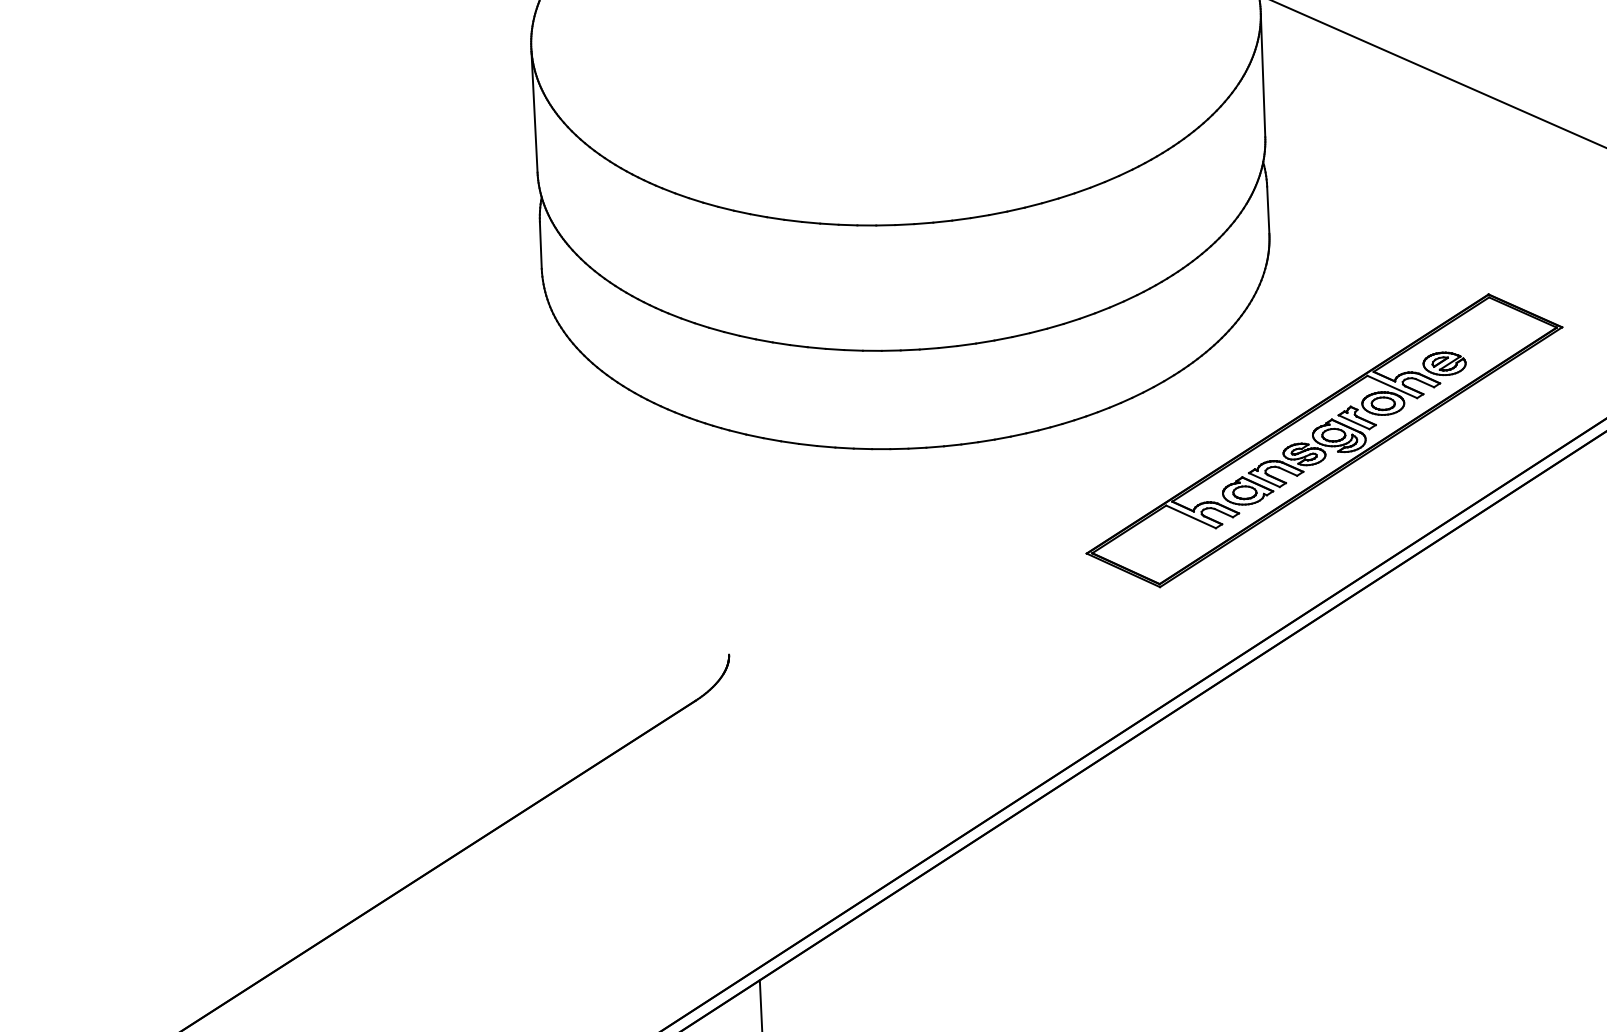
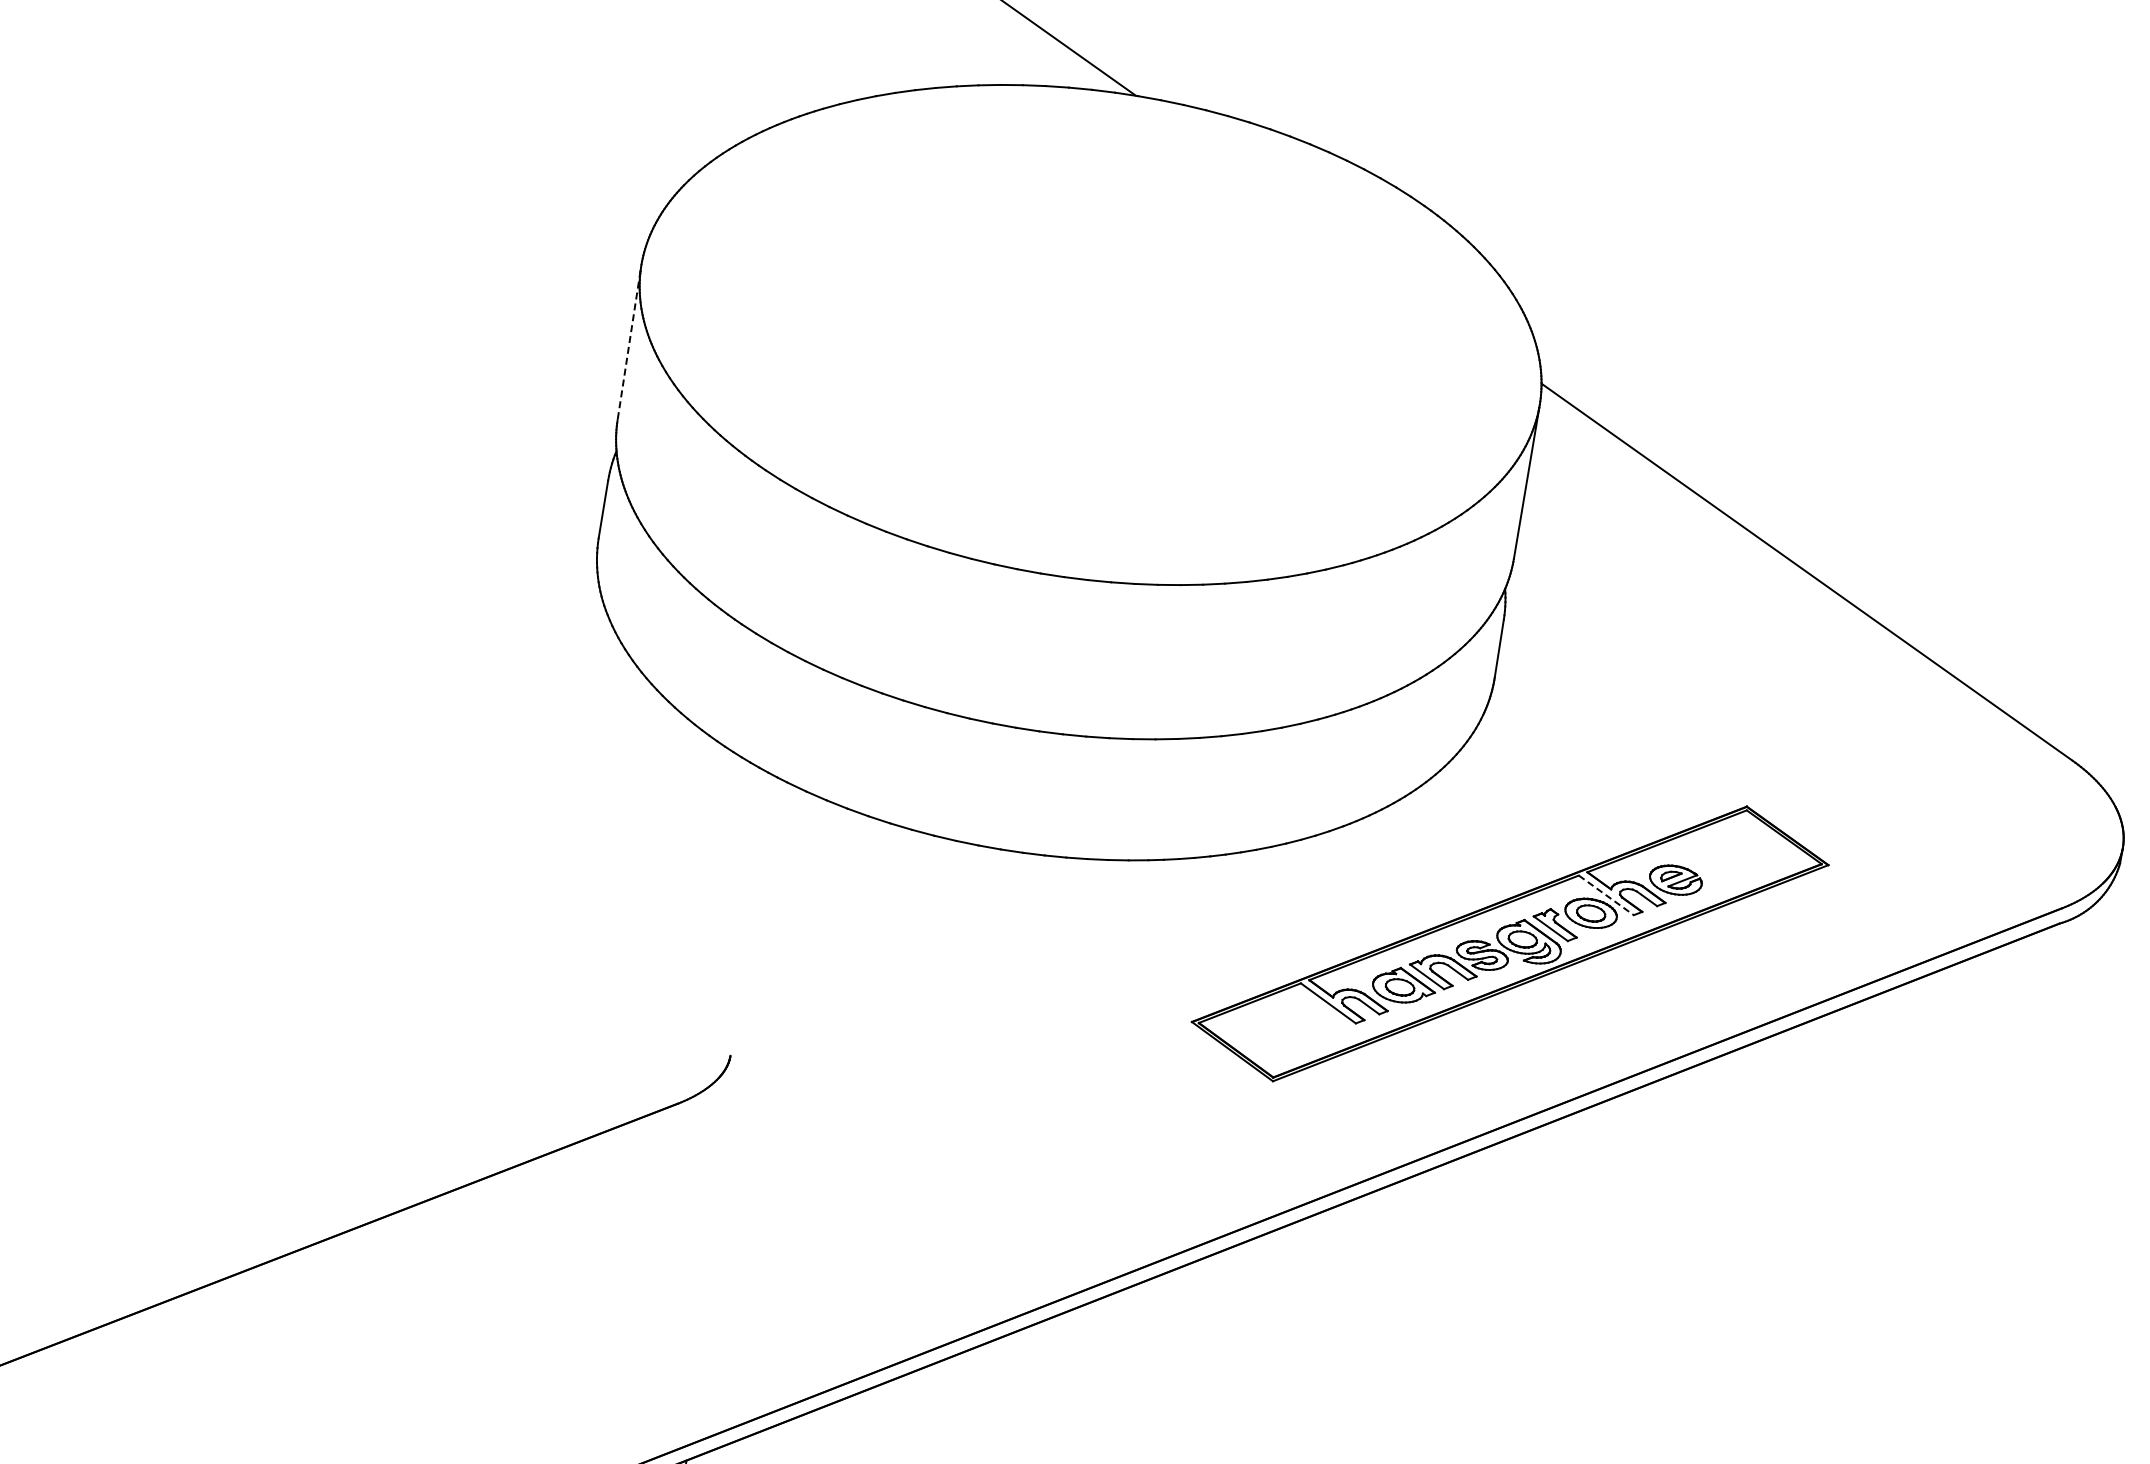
line: (534, 112) -> (629, 345), solid -> dashed
line: (1392, 387) -> (1606, 895), solid -> dashed

